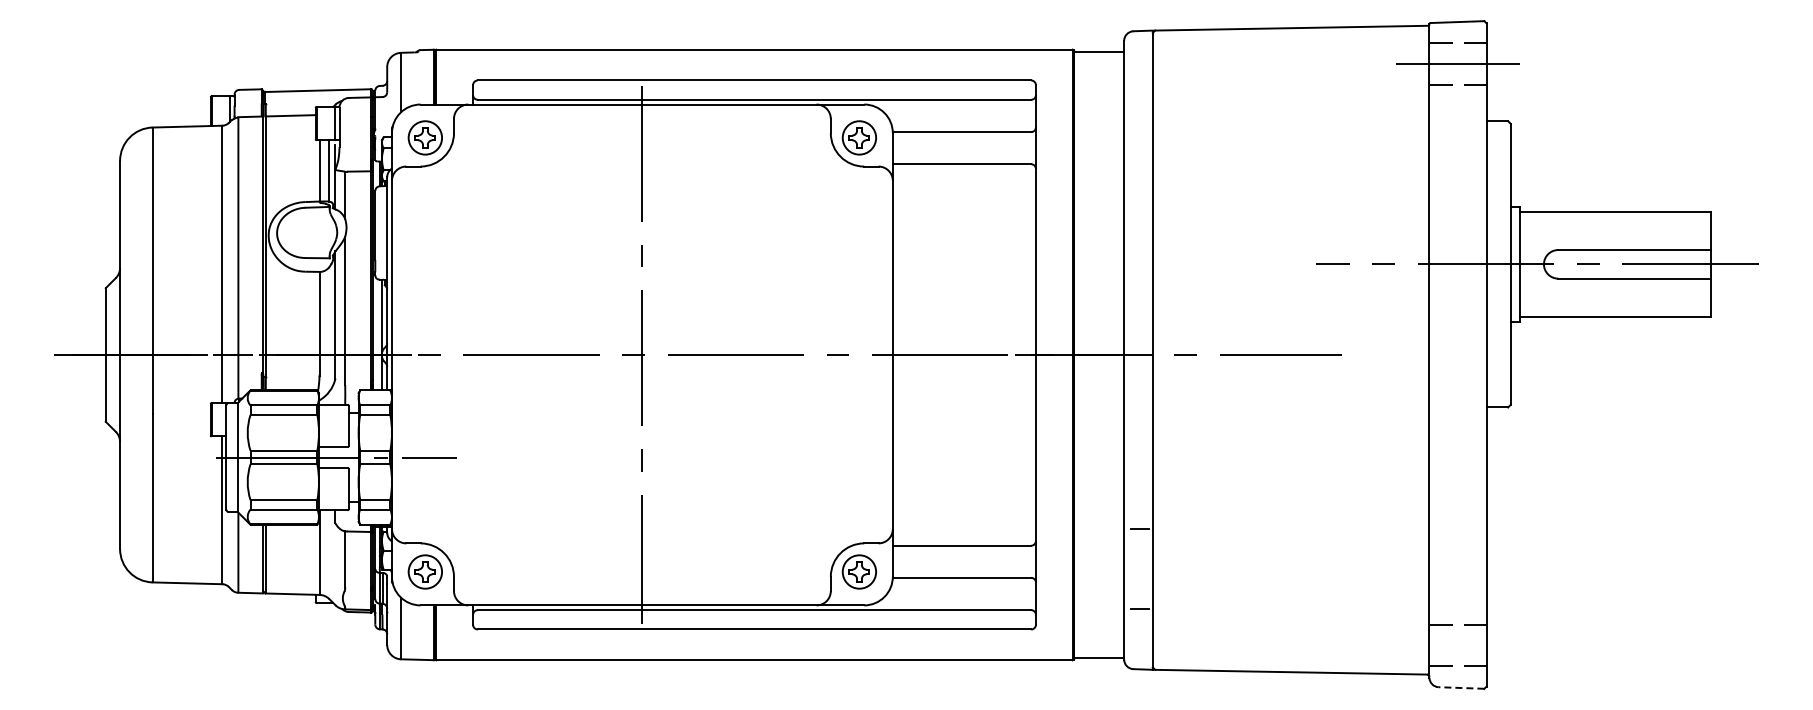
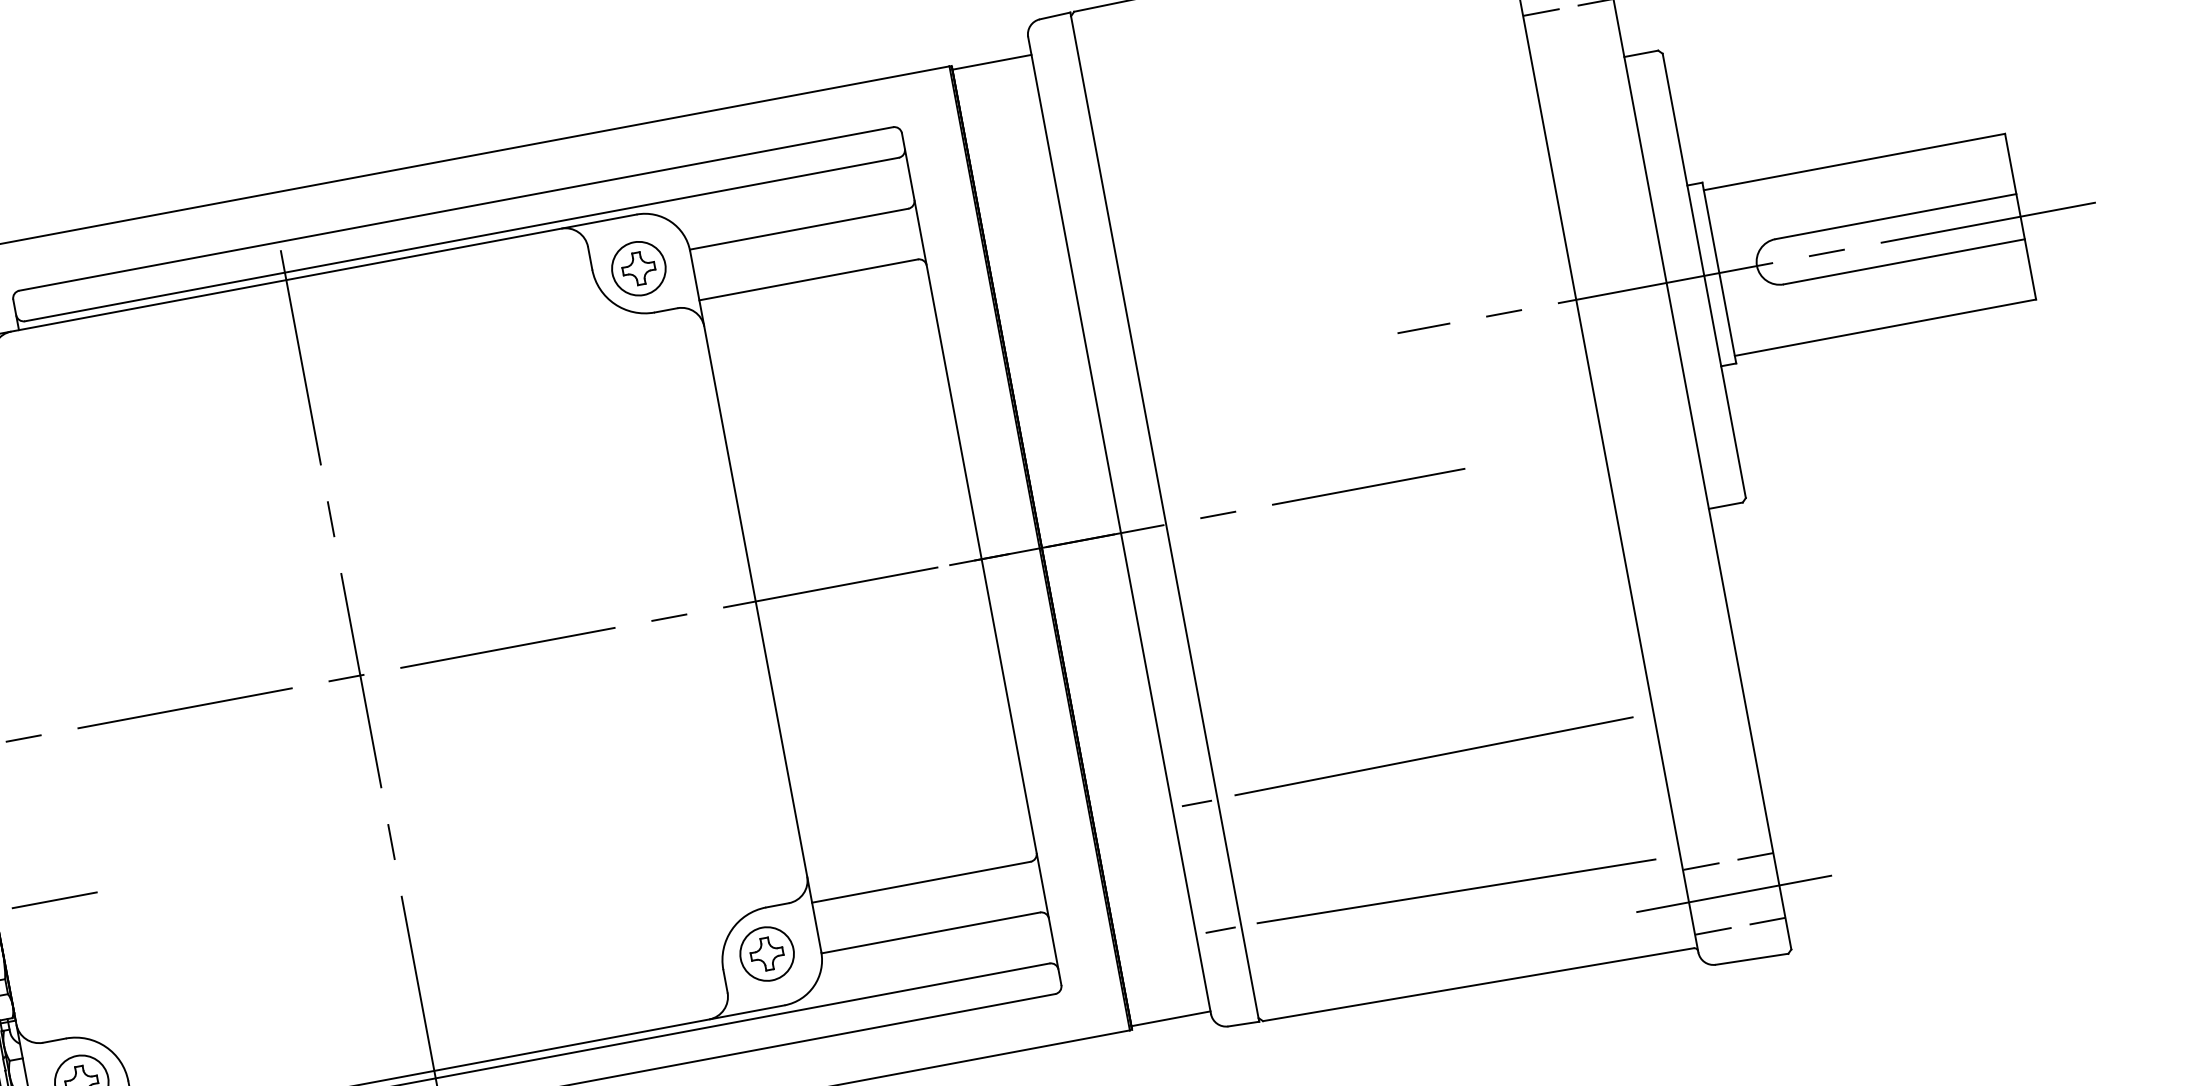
line: (1290, 527) -> (1434, 756), added
line: (1288, 612) -> (1456, 891), added
line: (1458, 645) -> (1734, 893), added
line: (1461, 688) -> (1752, 960), dashed -> solid

